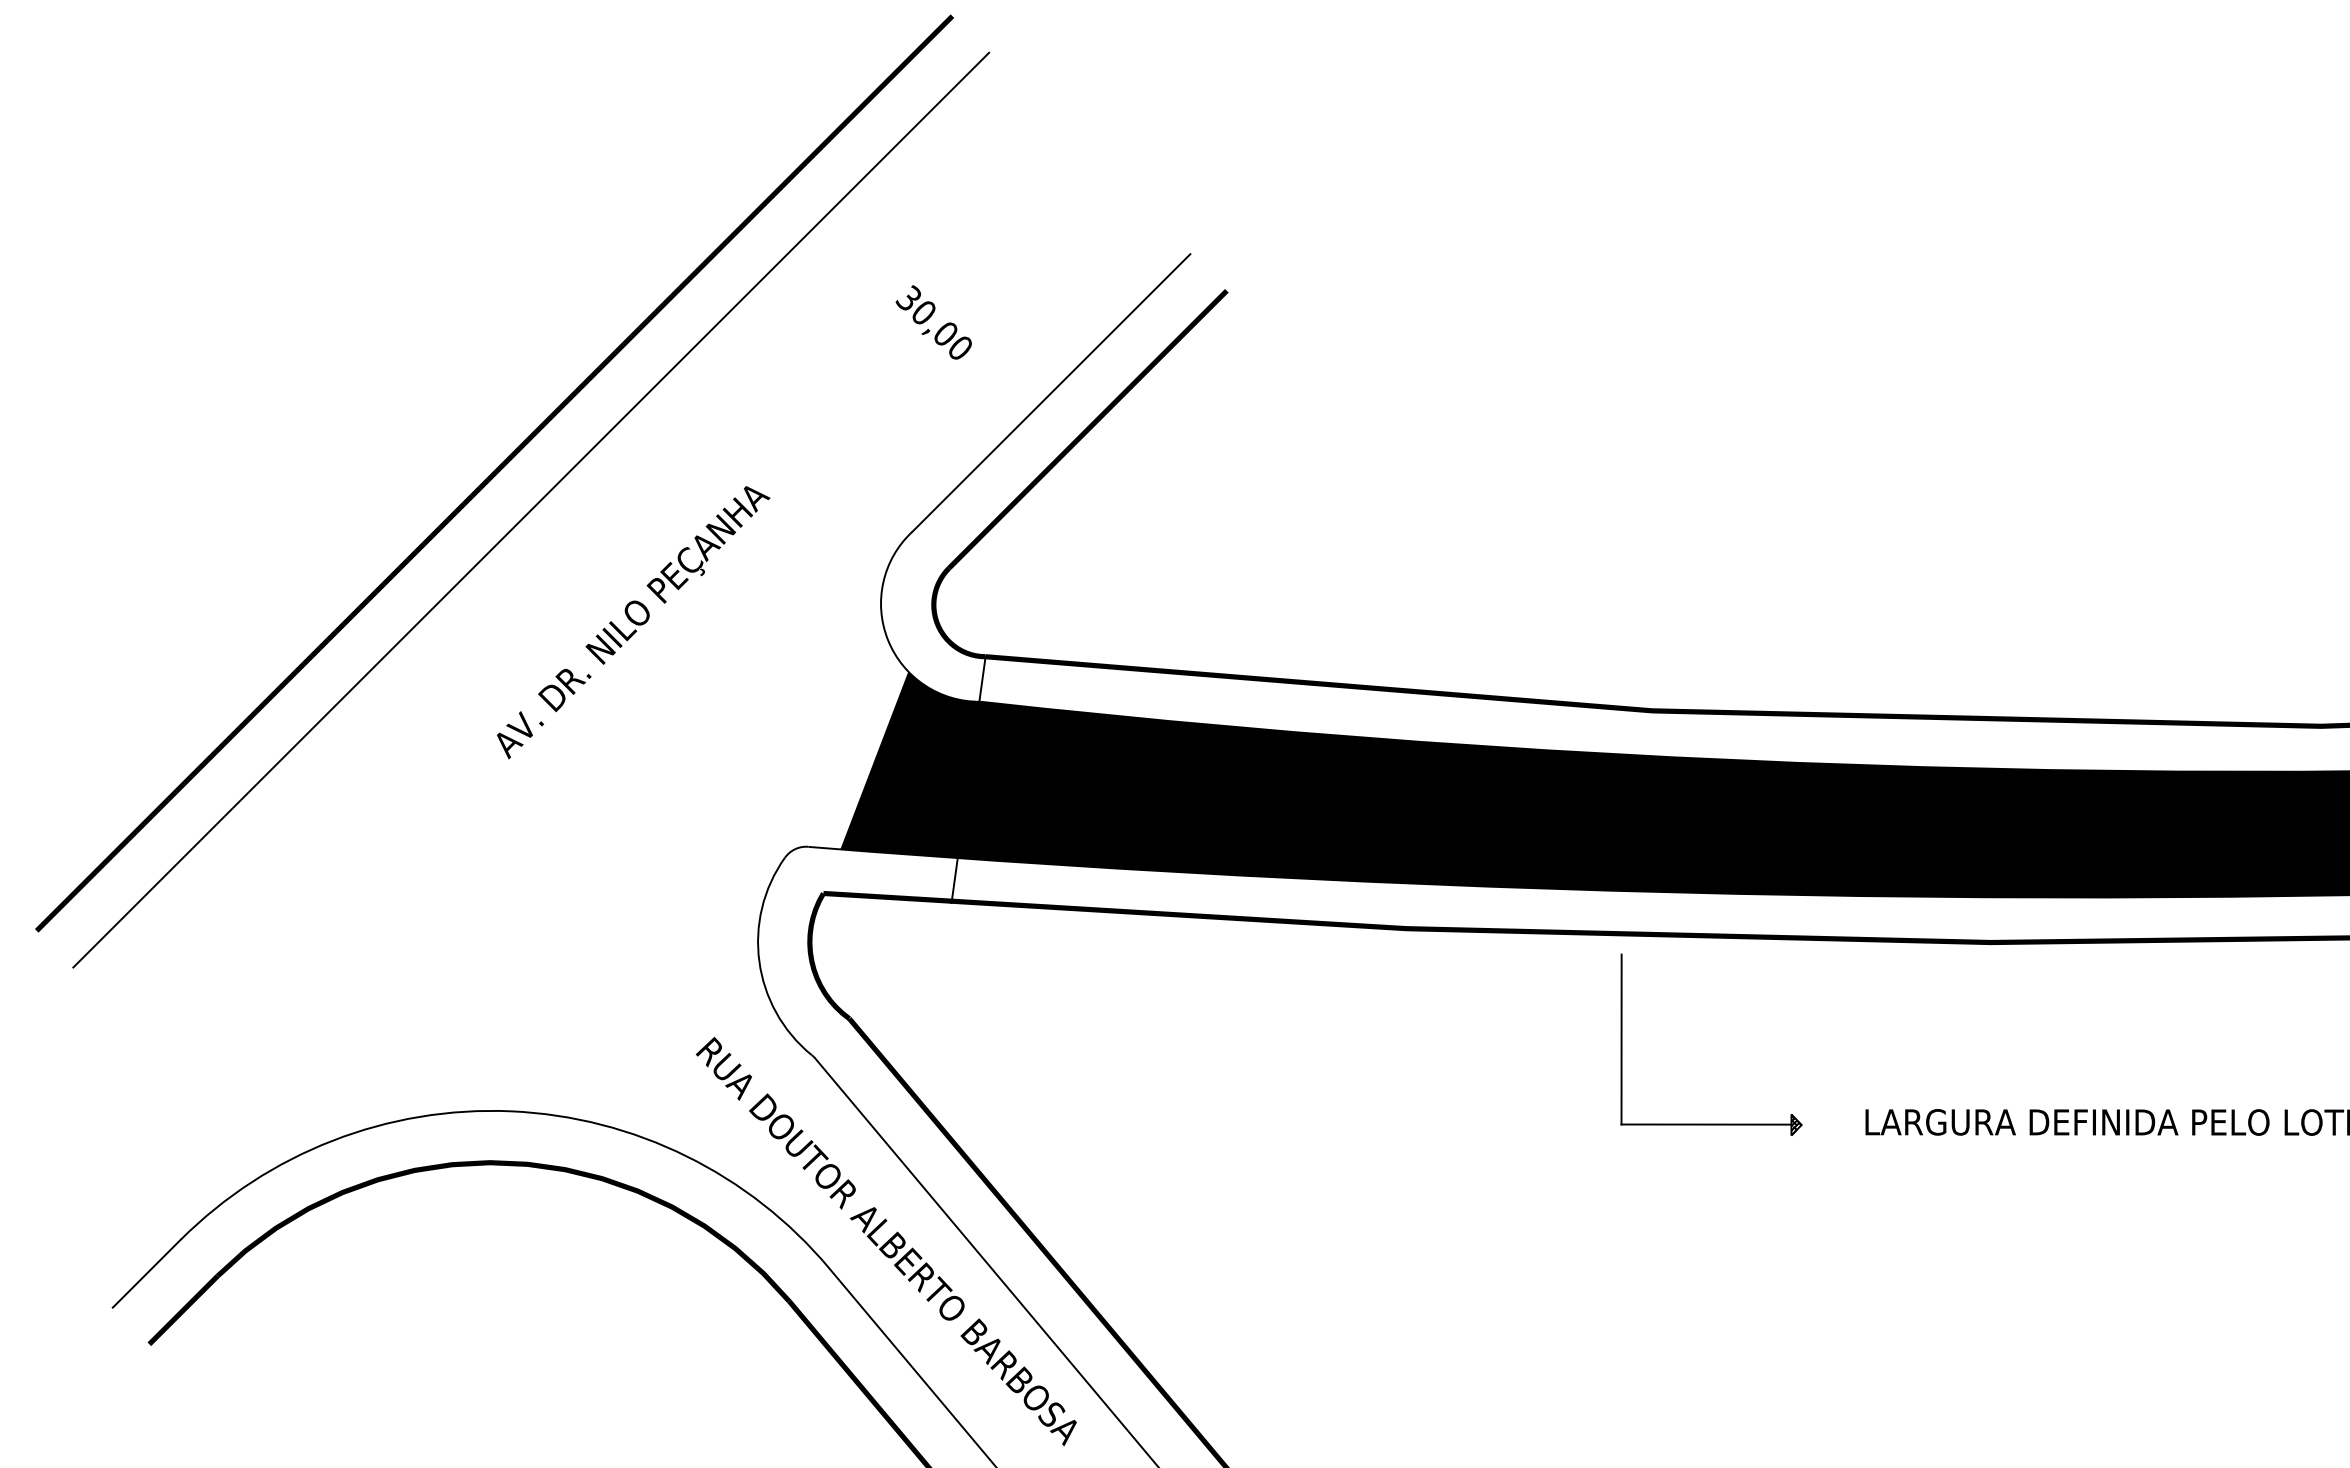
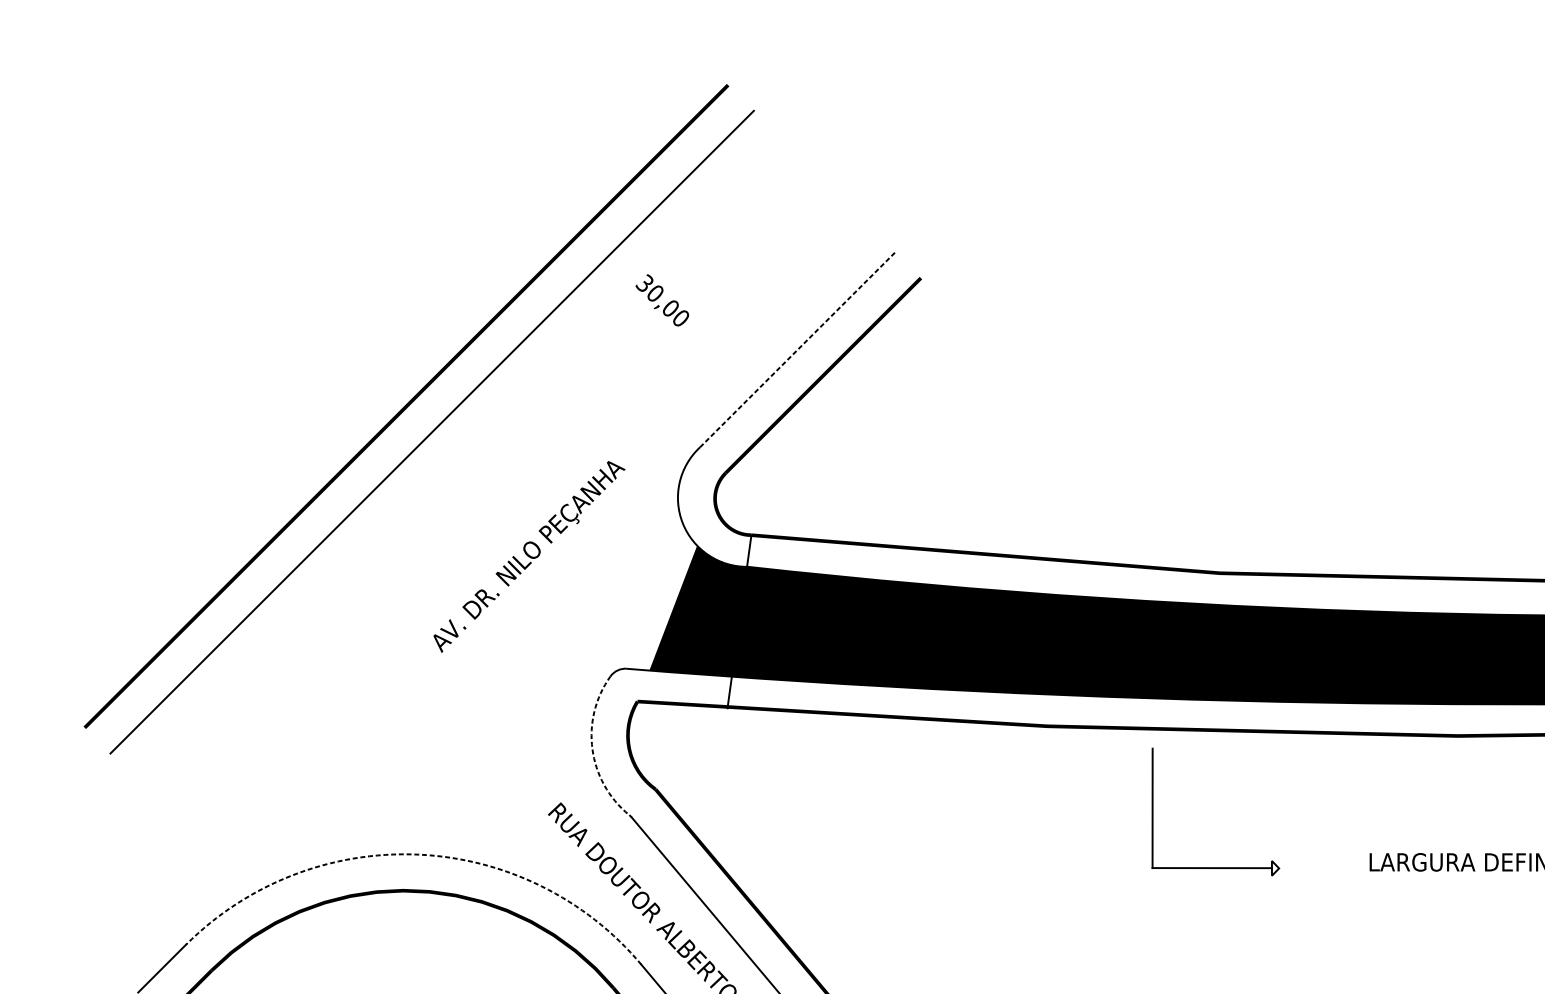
text: (933, 322) -> (662, 300), moved
line: (1051, 392) -> (797, 349), solid -> dashed
text: (633, 622) -> (529, 556), moved
arc: (759, 961) -> (592, 749), solid -> dashed
arc: (511, 1111) -> (418, 854), solid -> dashed
part: (1711, 1123) -> (1215, 867), moved

